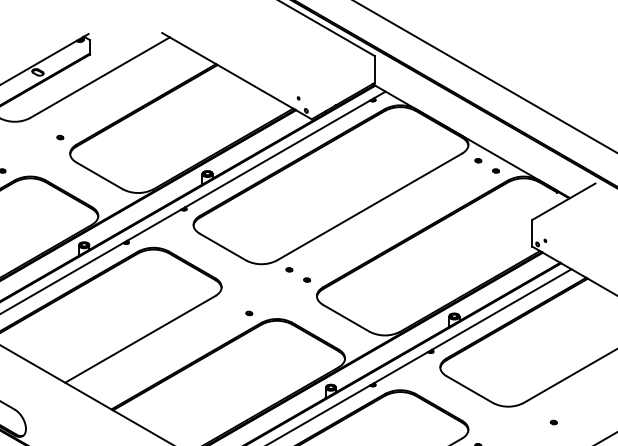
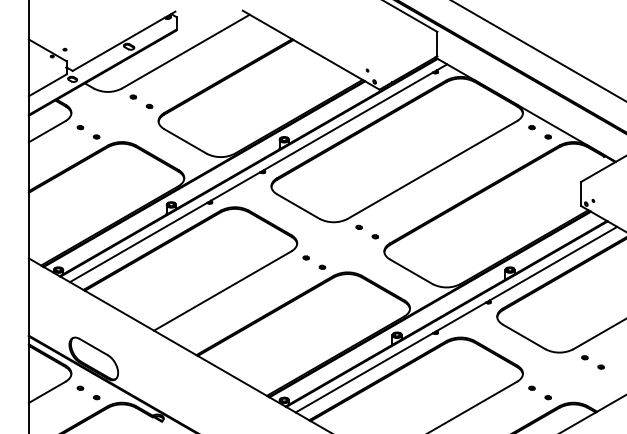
part: (41, 126) -> (132, 96), added
part: (230, 302) -> (305, 257), added
part: (535, 412) -> (584, 357), added

